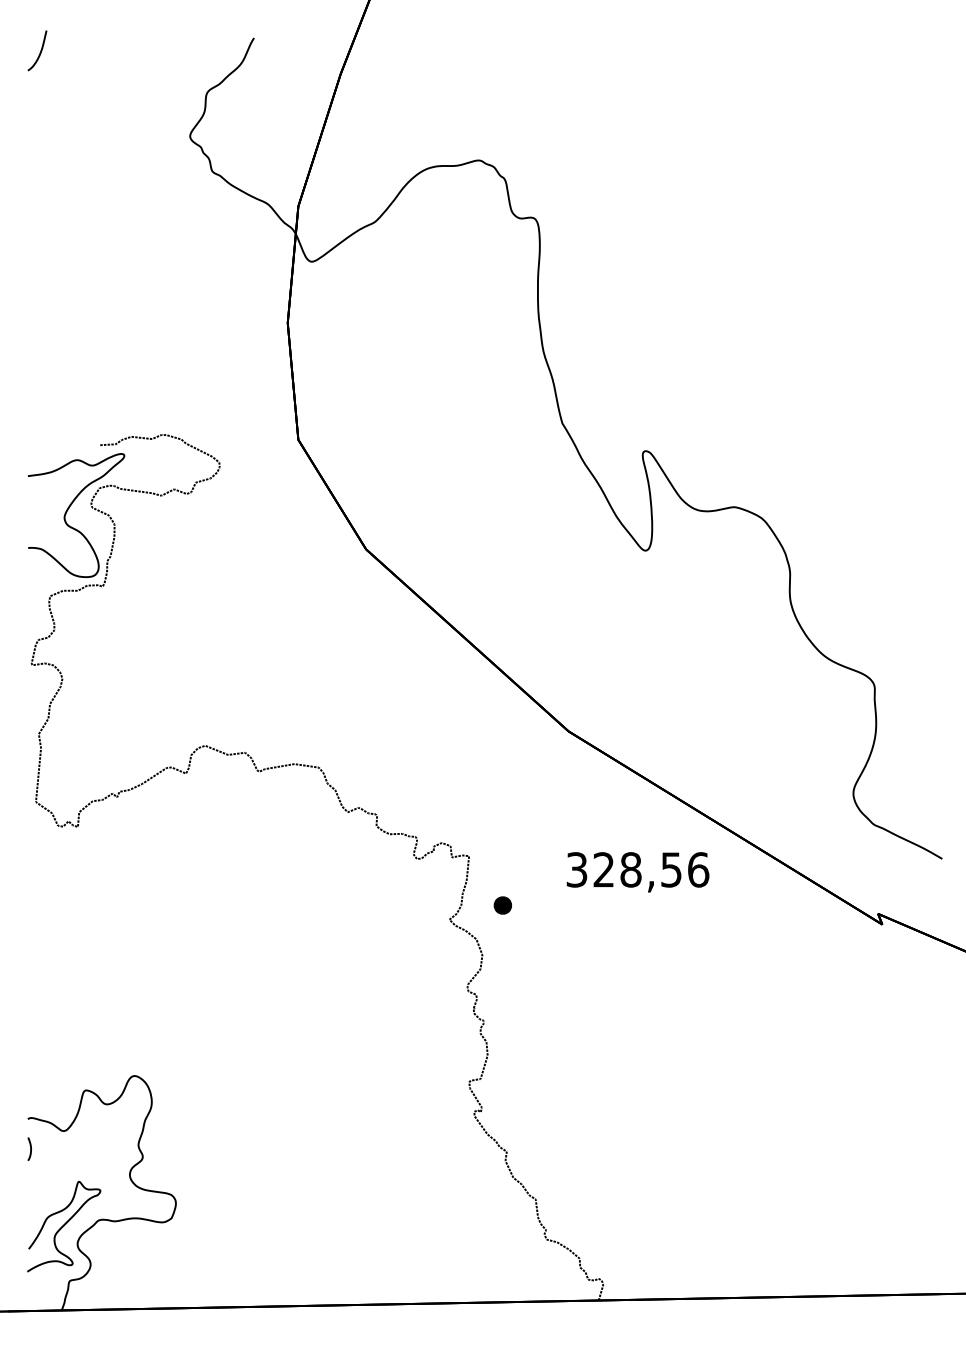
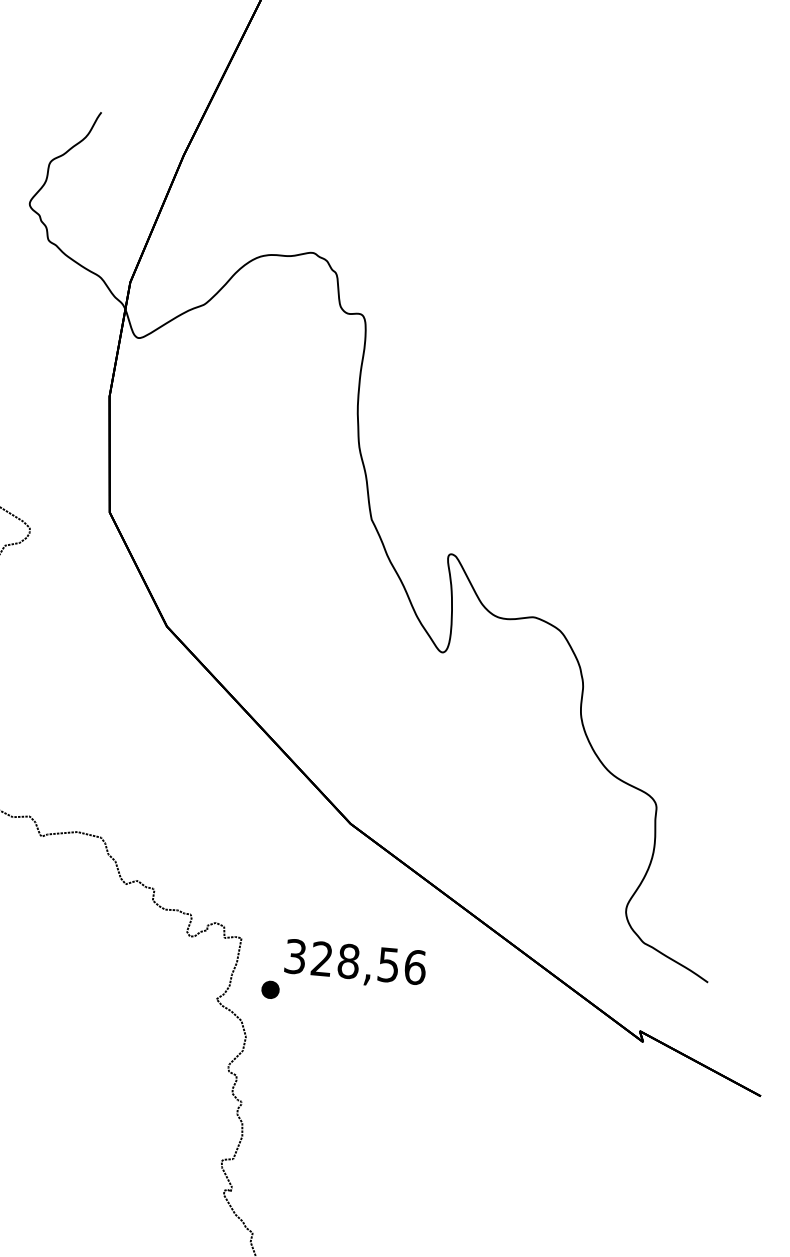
text: (637, 872) -> (354, 964), moved

